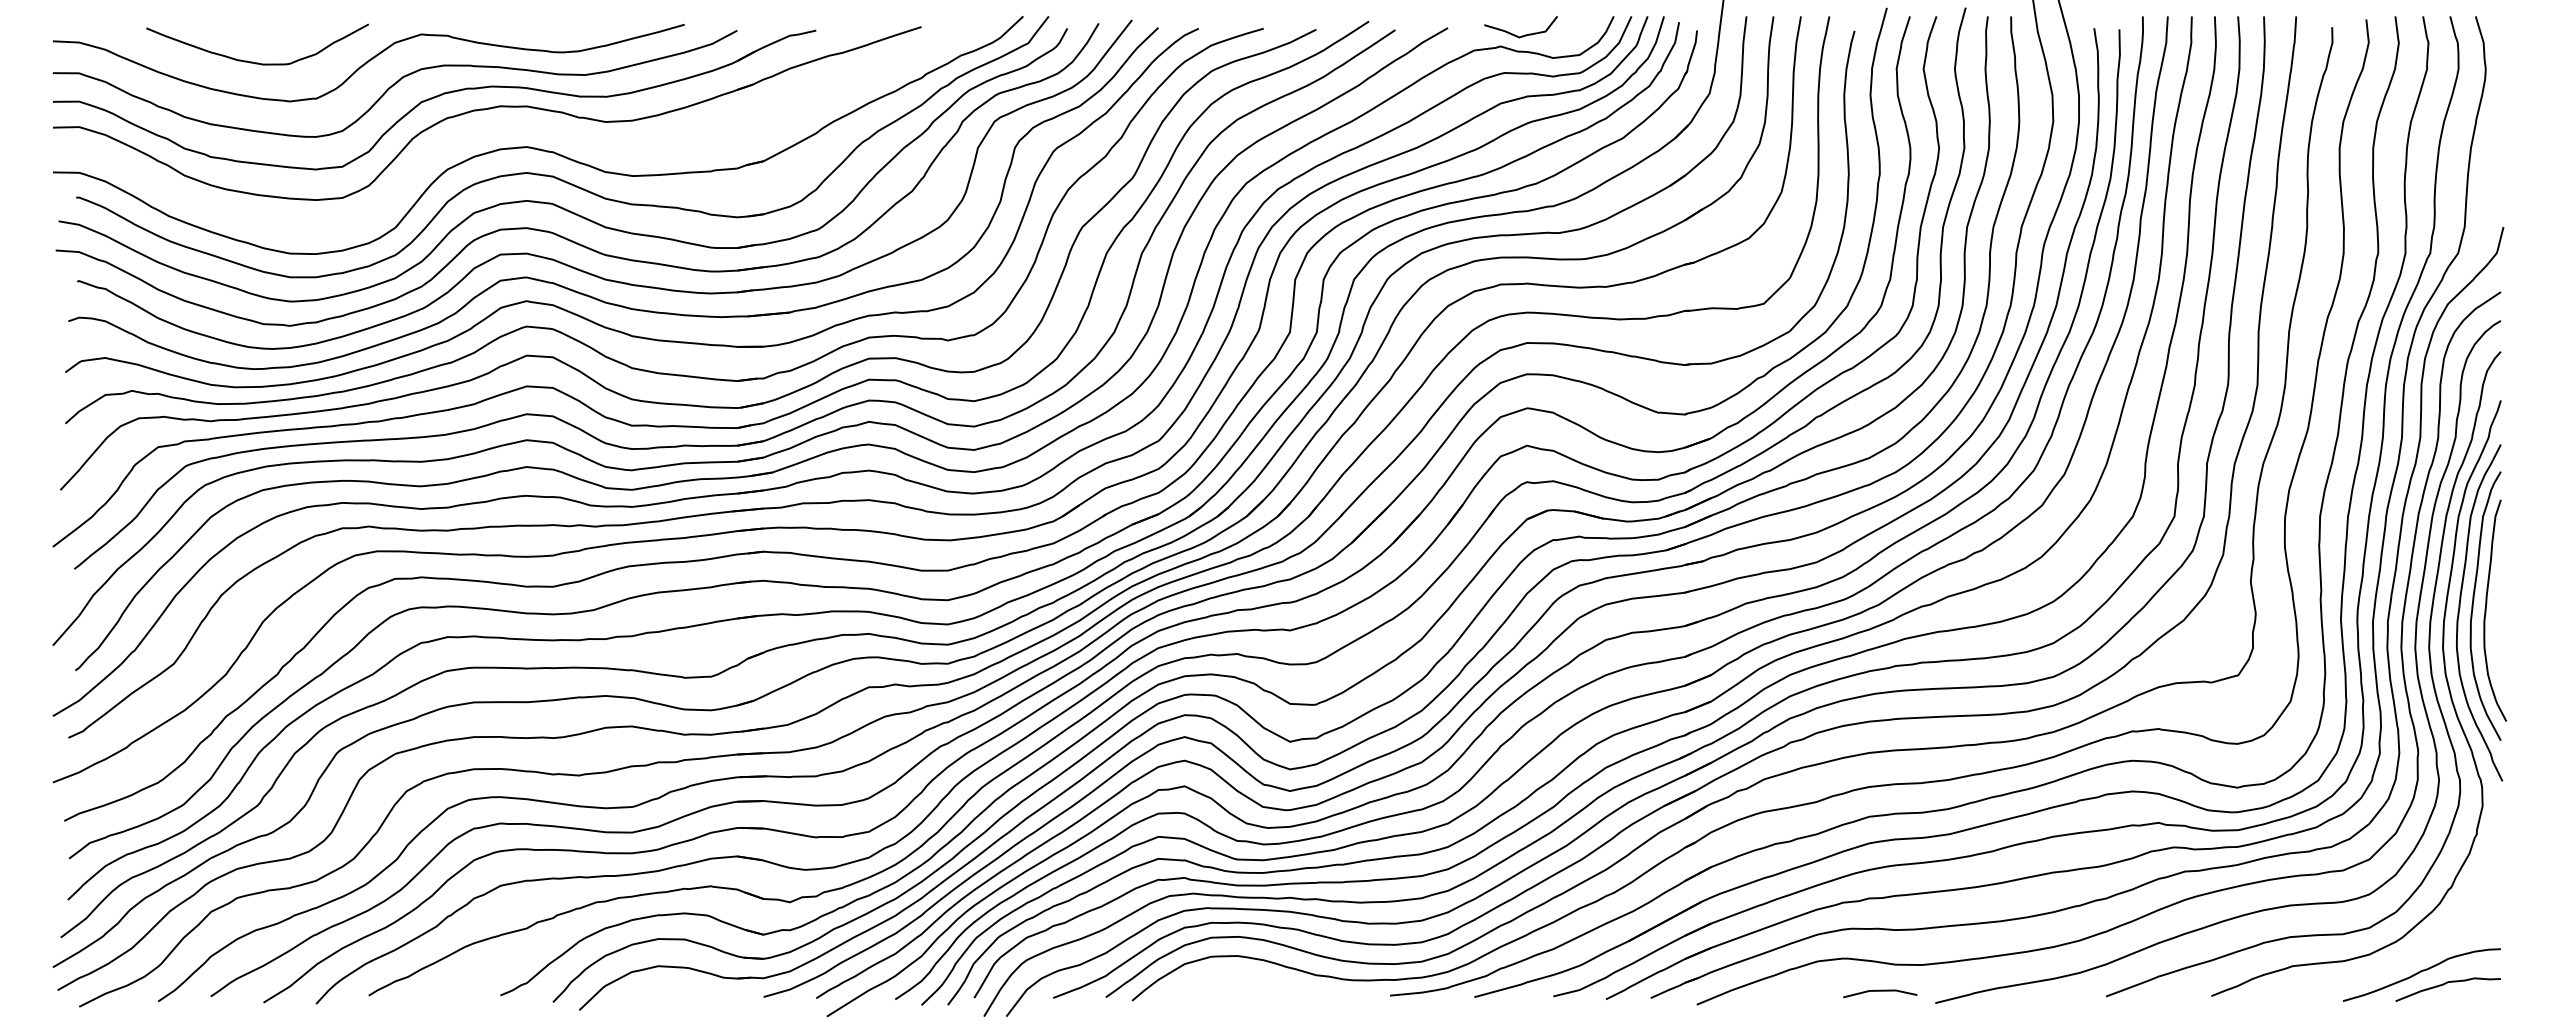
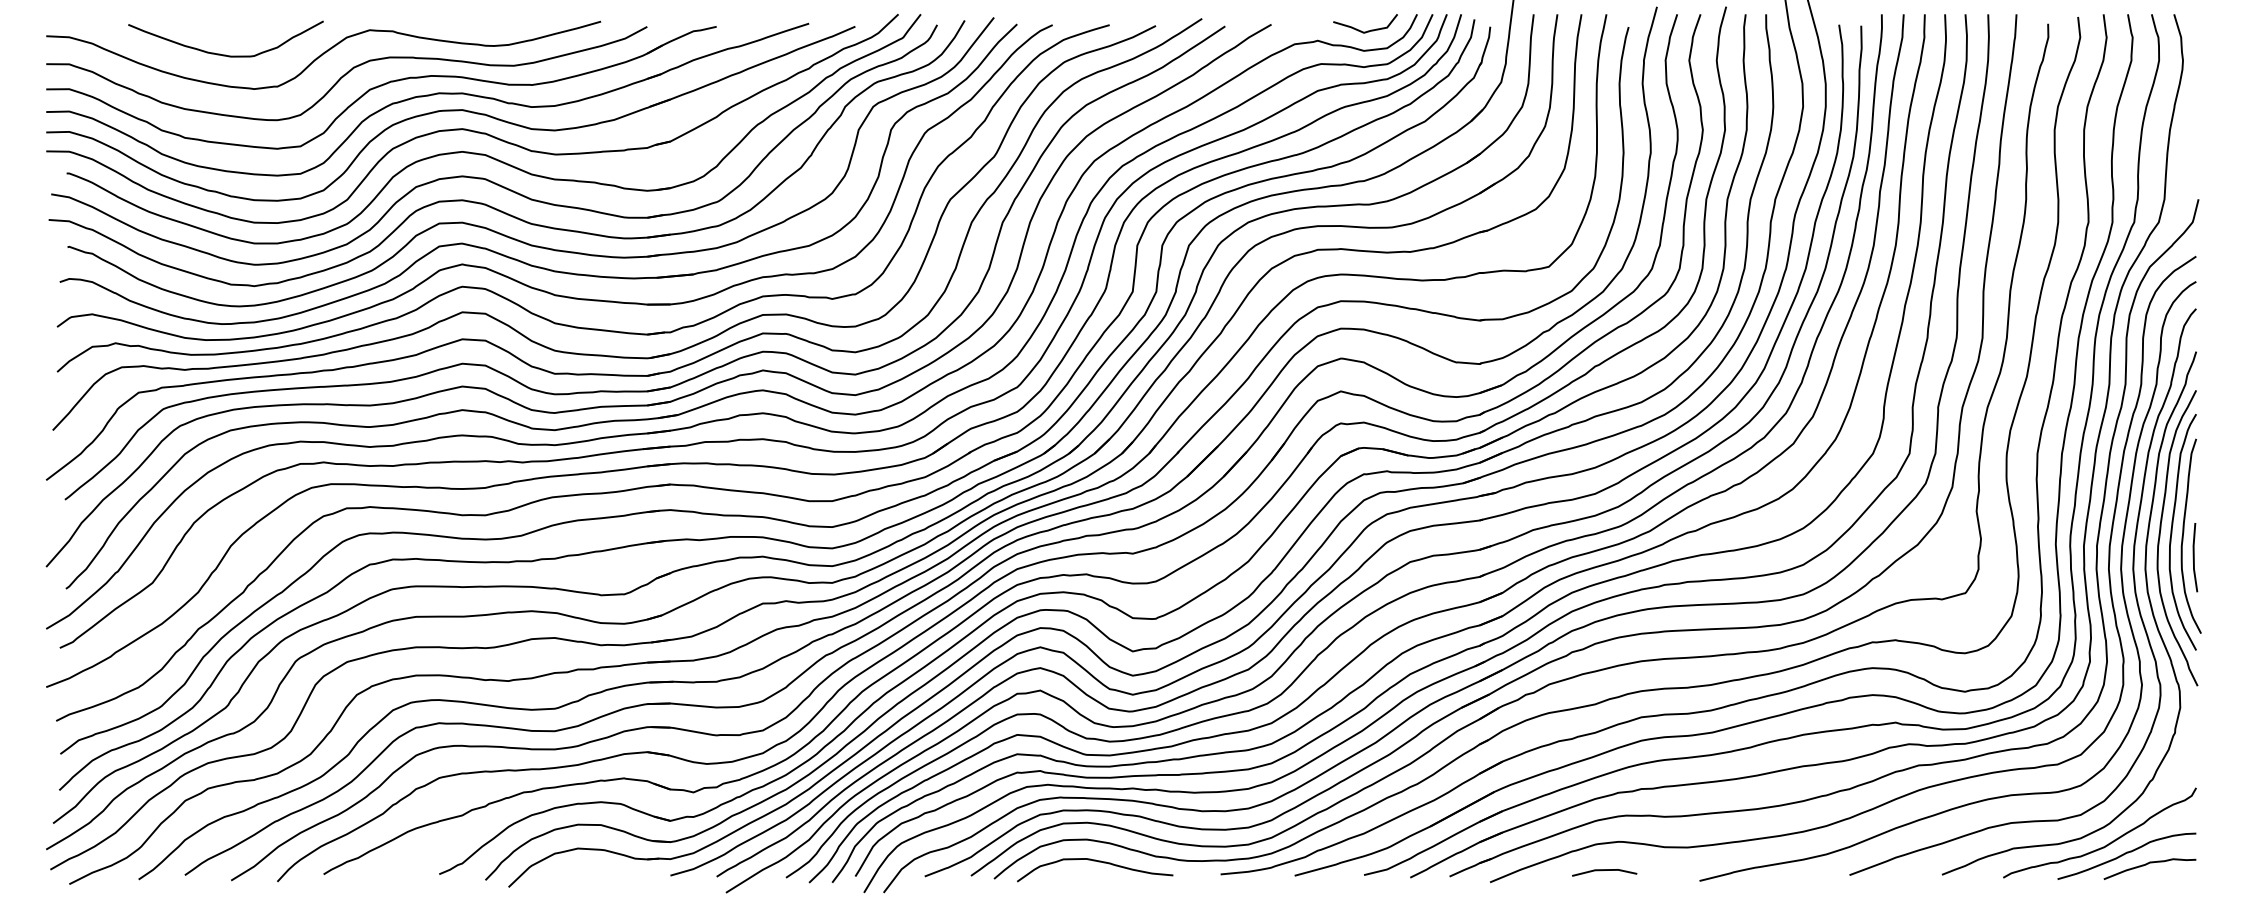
curve: (1521, 35) -> (1365, 31), moved
part: (513, 129) -> (450, 113), added
line: (2498, 634) -> (2194, 557), added
curve: (2400, 960) -> (2108, 843), added
curve: (1248, 981) -> (1096, 861), added
line: (1880, 991) -> (1604, 870), moved

